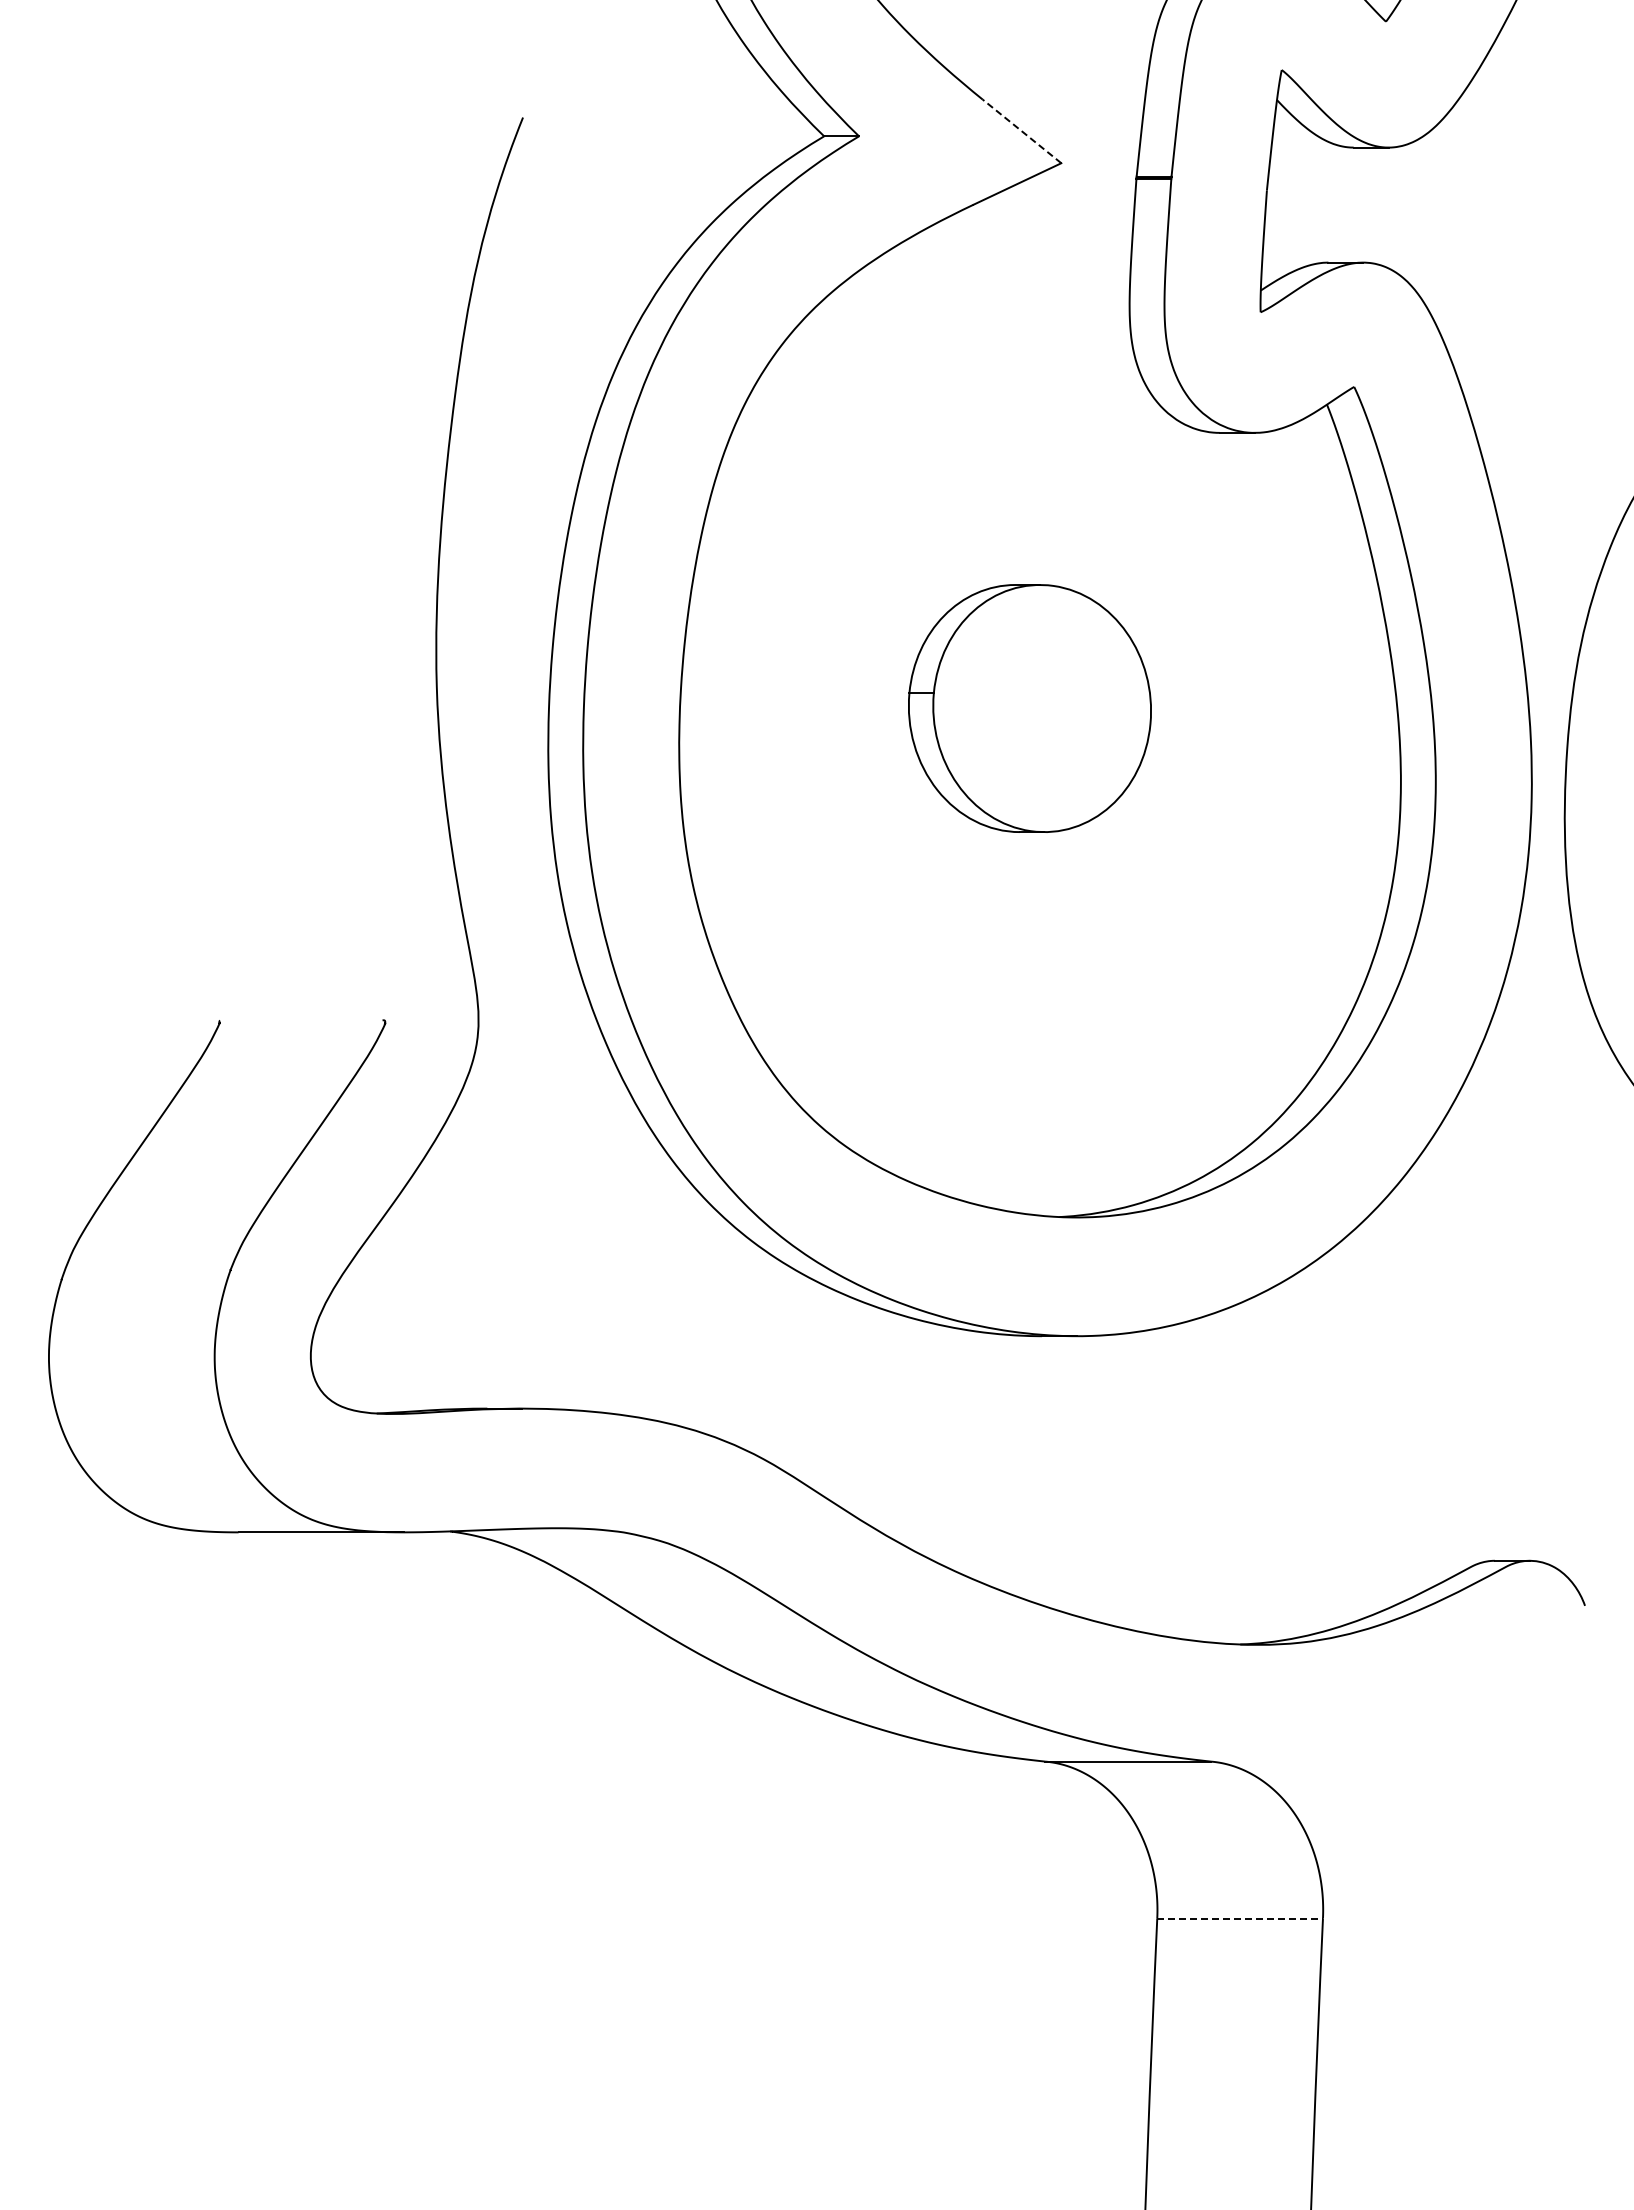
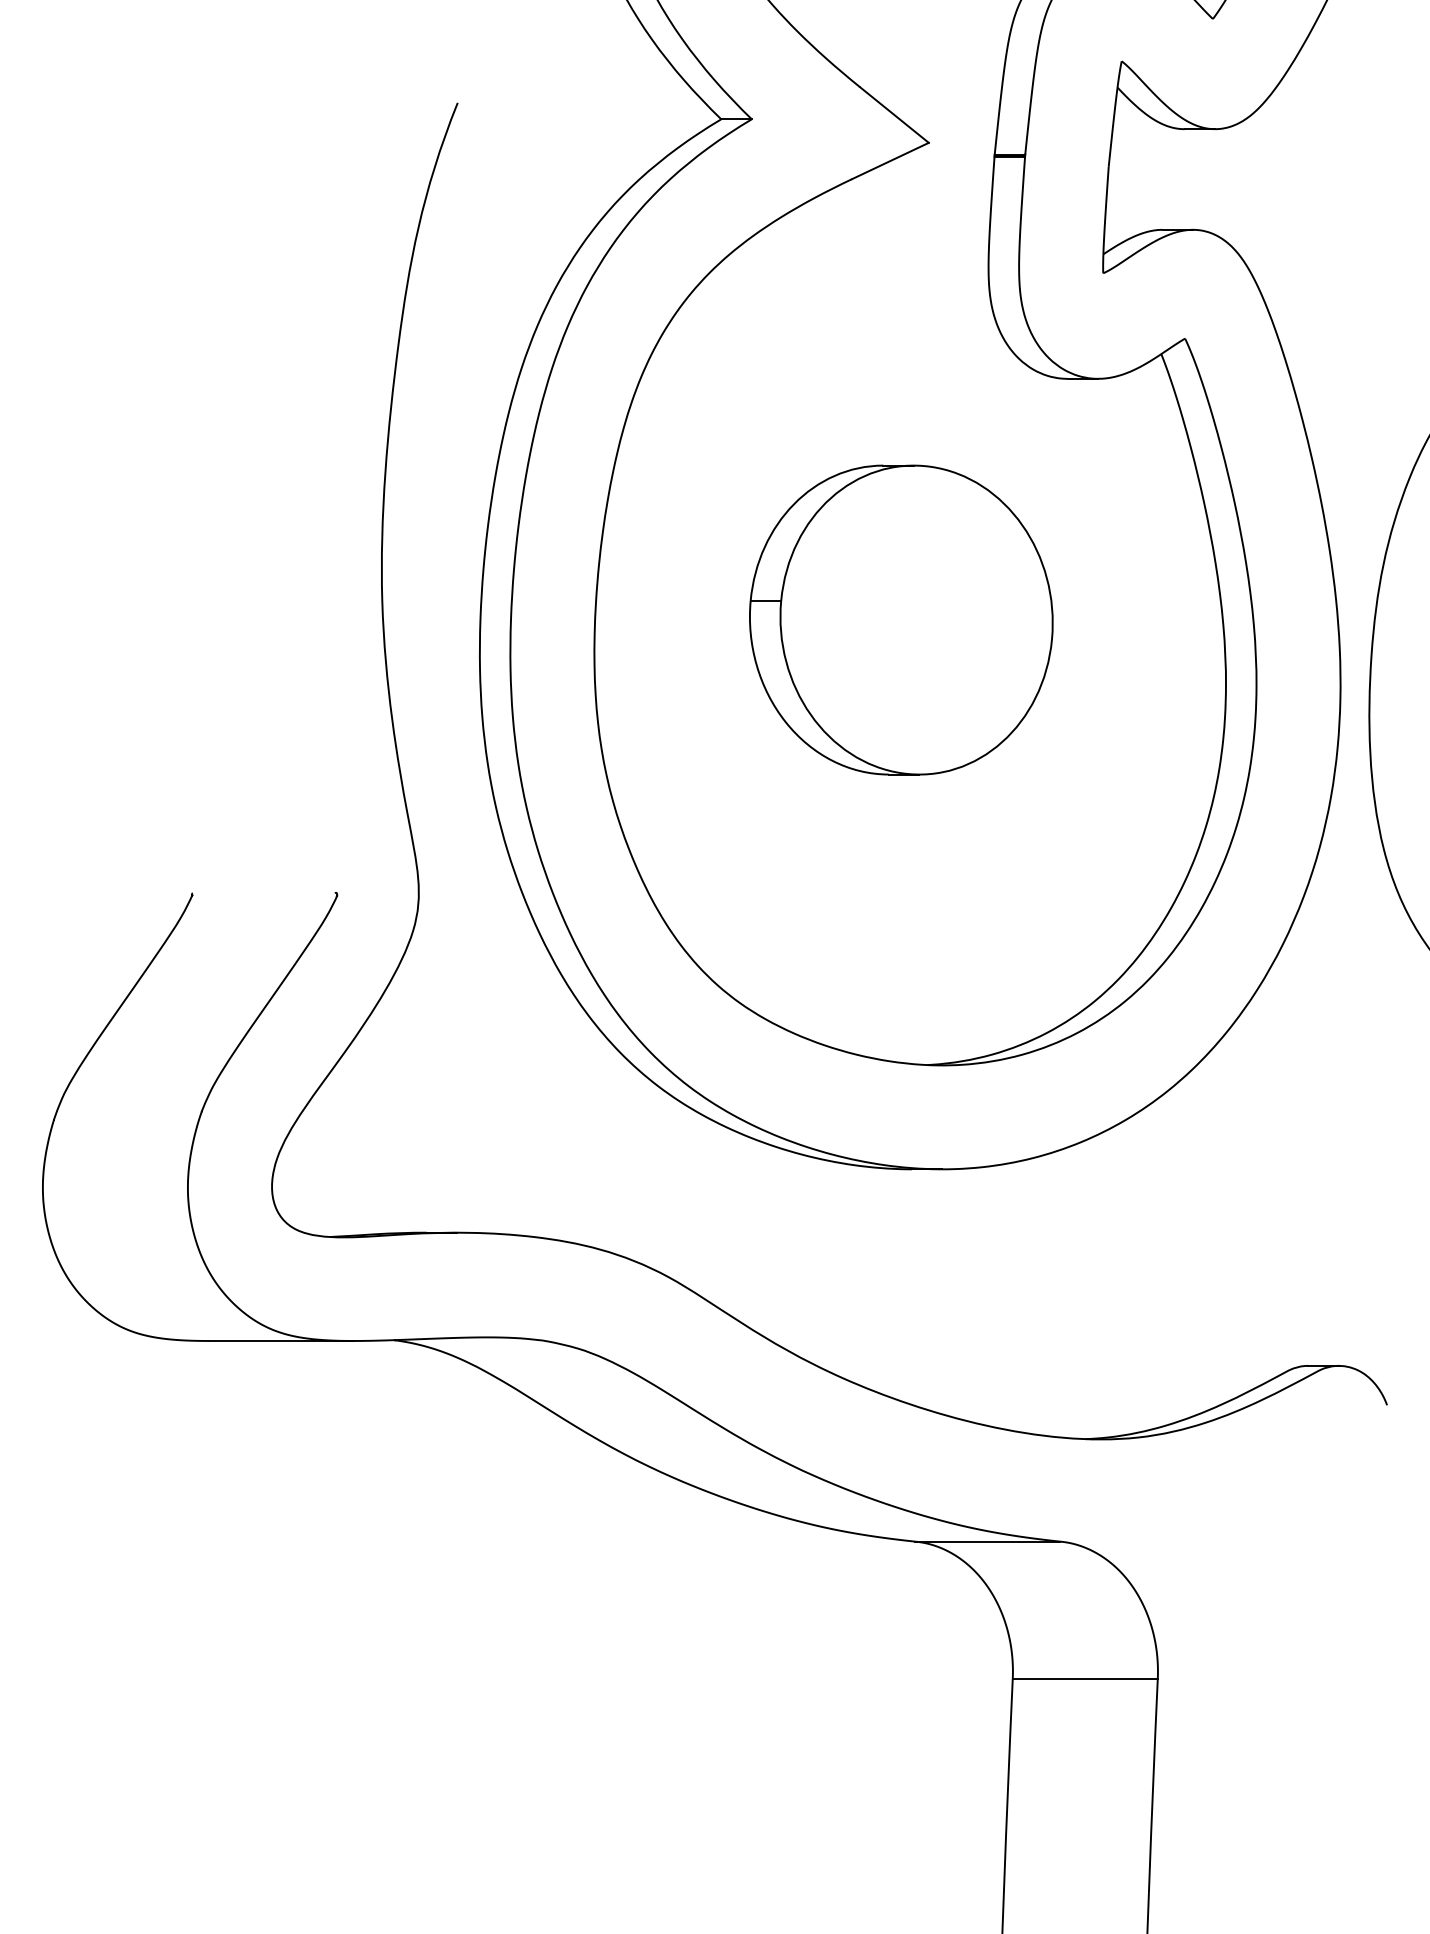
line: (1022, 131) -> (894, 115), dashed -> solid
part: (1029, 708) -> (900, 620), size x1.43
line: (1240, 1918) -> (1085, 1678), dashed -> solid

